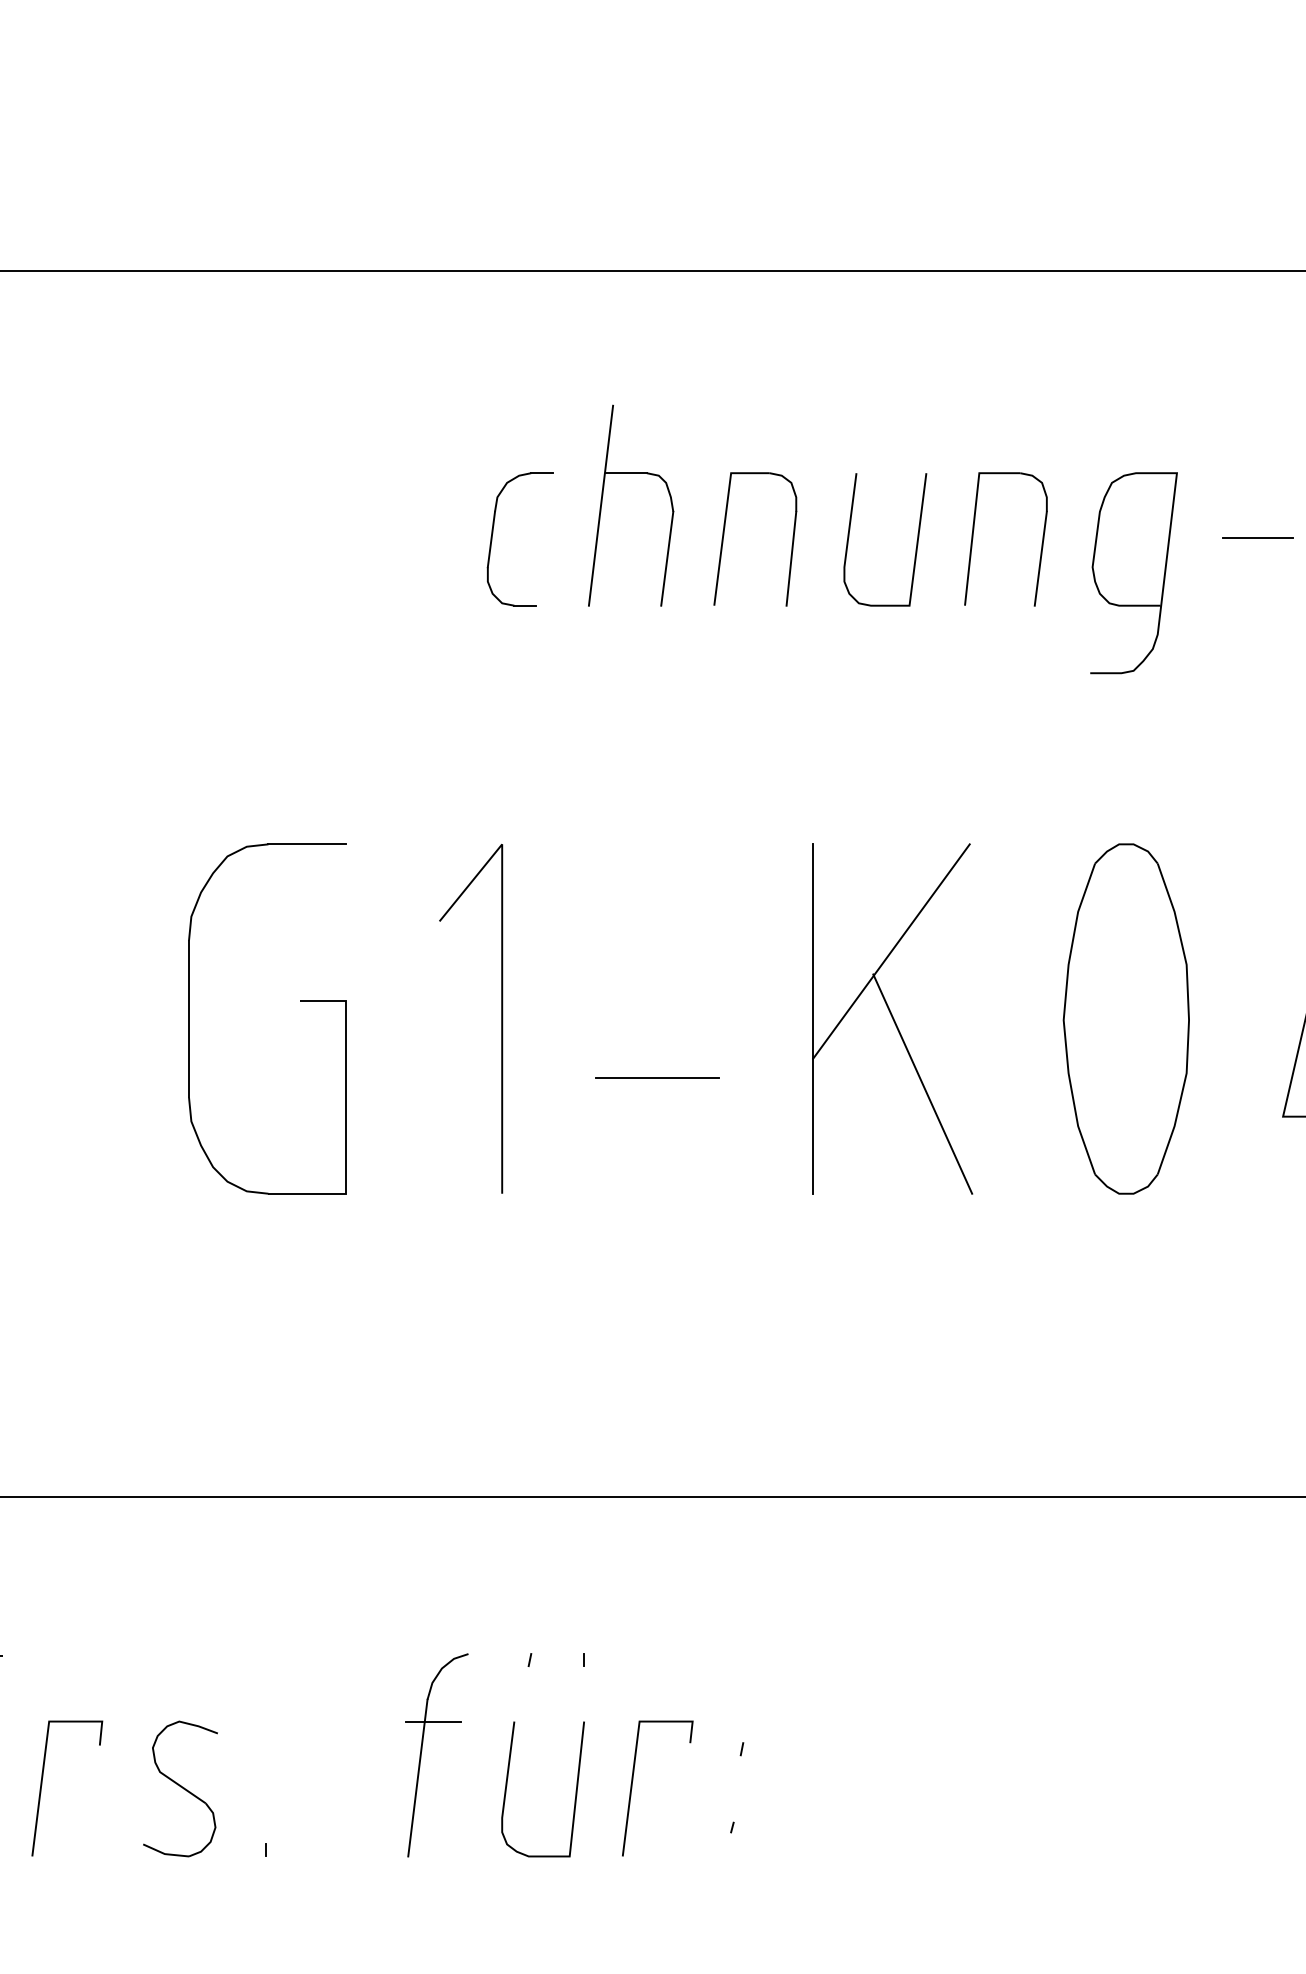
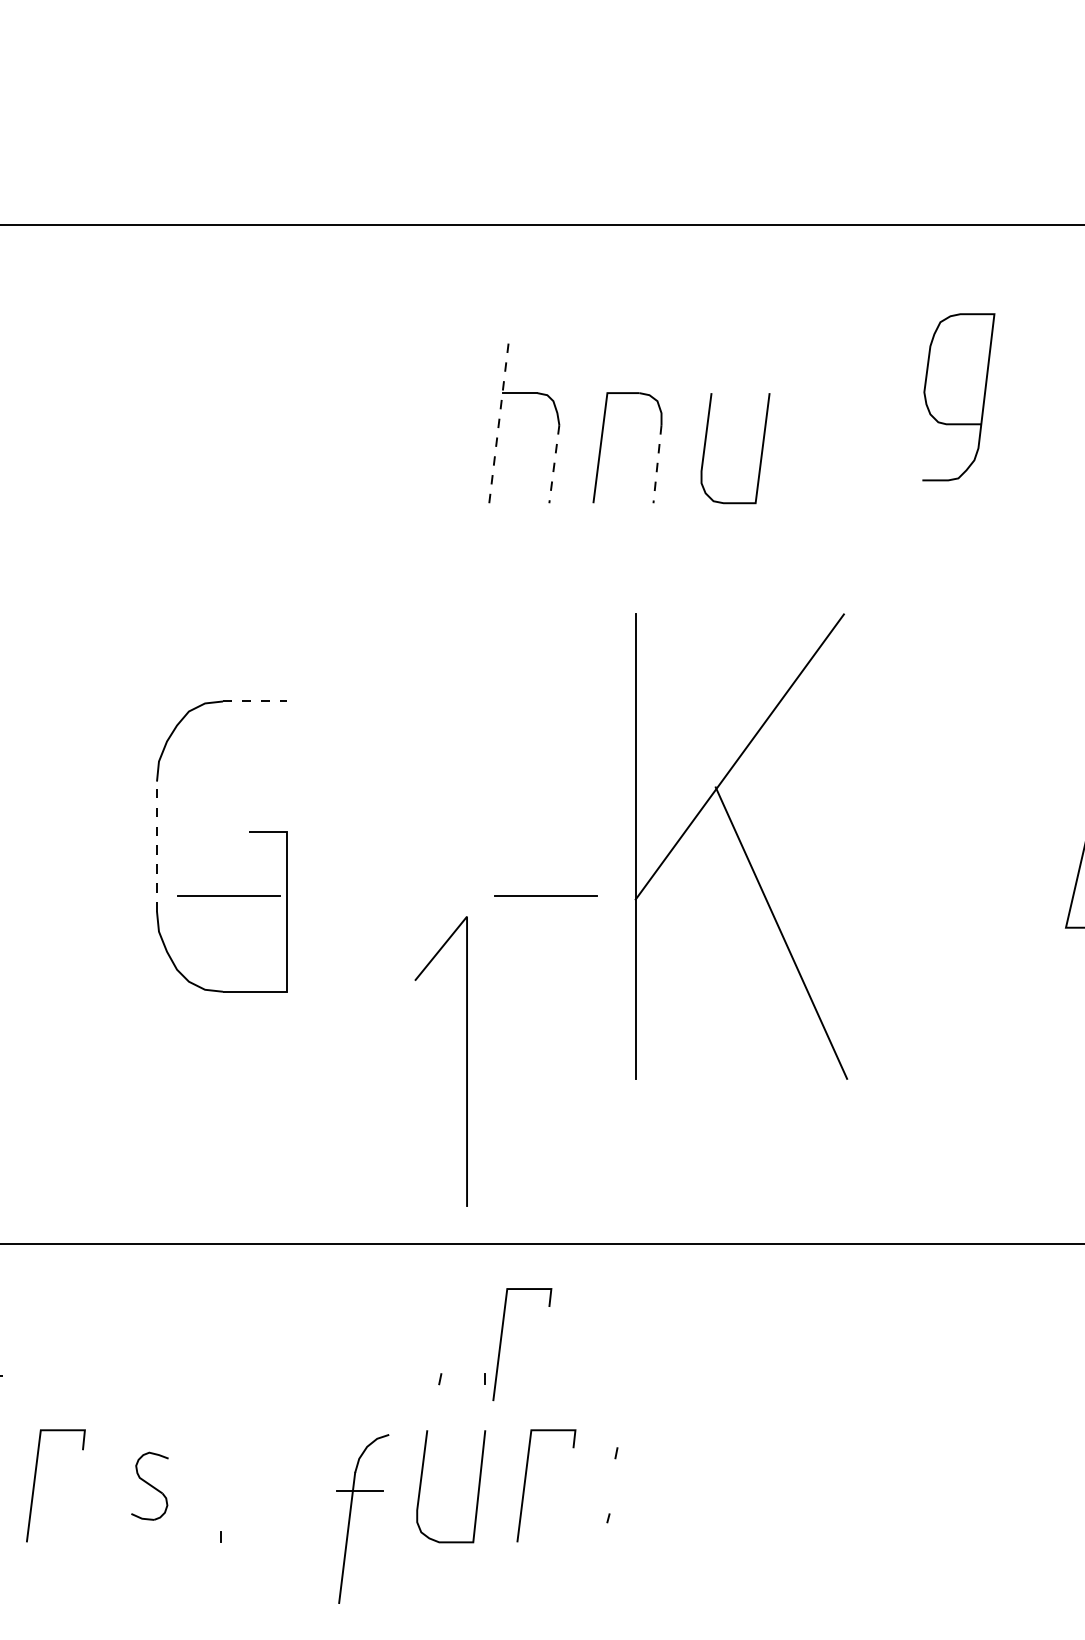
line: (601, 505) -> (499, 419), solid -> dashed
part: (493, 533) -> (409, 443), removed
line: (1257, 537) -> (1044, 446), removed
part: (973, 539) -> (808, 448), removed
line: (667, 559) -> (554, 464), solid -> dashed
line: (791, 559) -> (657, 464), solid -> dashed
curve: (1163, 575) -> (983, 399), moved
line: (307, 844) -> (255, 701), solid -> dashed
line: (188, 1018) -> (156, 846), solid -> dashed
line: (501, 1018) -> (466, 1061), moved
part: (892, 1018) -> (741, 846), size x1.6
part: (1125, 1018) -> (935, 846), removed
line: (275, 1077) -> (228, 895), added
line: (603, 1618) -> (501, 1344), added
part: (422, 1751) -> (351, 1515), moved
part: (180, 1788) -> (149, 1485), size x0.6

